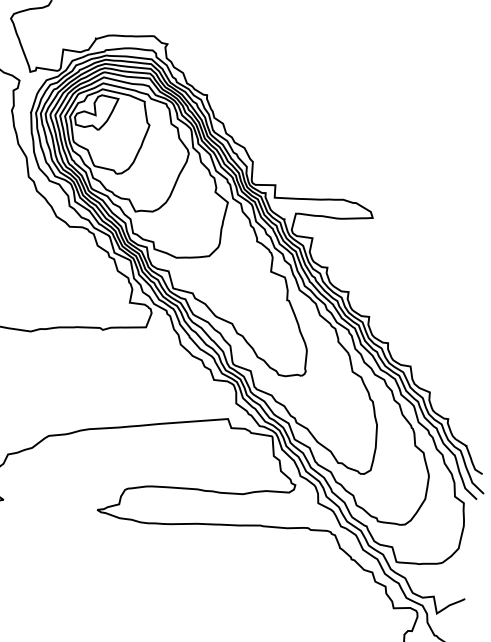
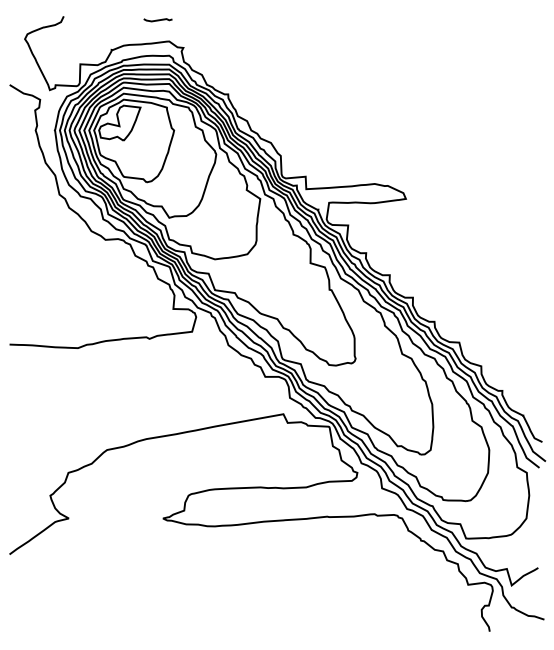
curve: (144, 14) -> (157, 20), added

